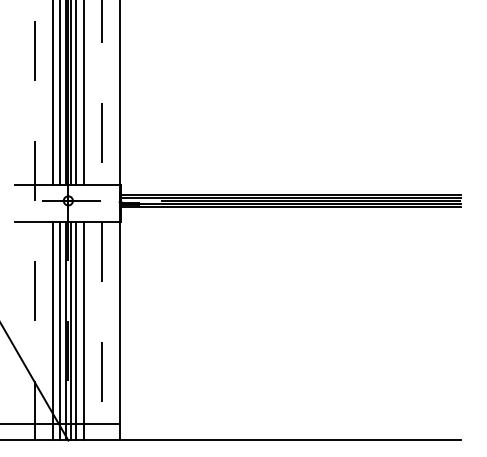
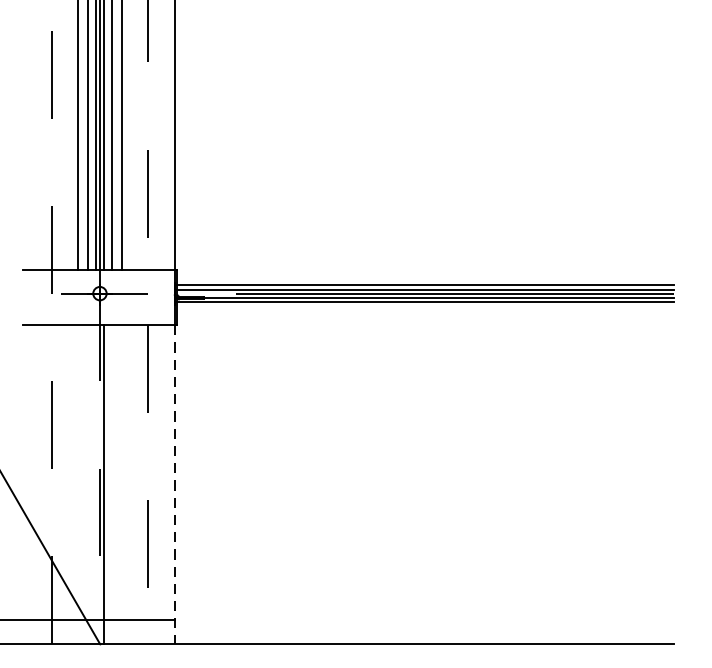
line: (53, 331) -> (78, 484), removed
line: (60, 331) -> (88, 484), removed
line: (65, 331) -> (95, 484), removed
line: (76, 331) -> (111, 484), removed
line: (83, 331) -> (122, 484), removed
line: (119, 331) -> (174, 484), solid -> dashed

